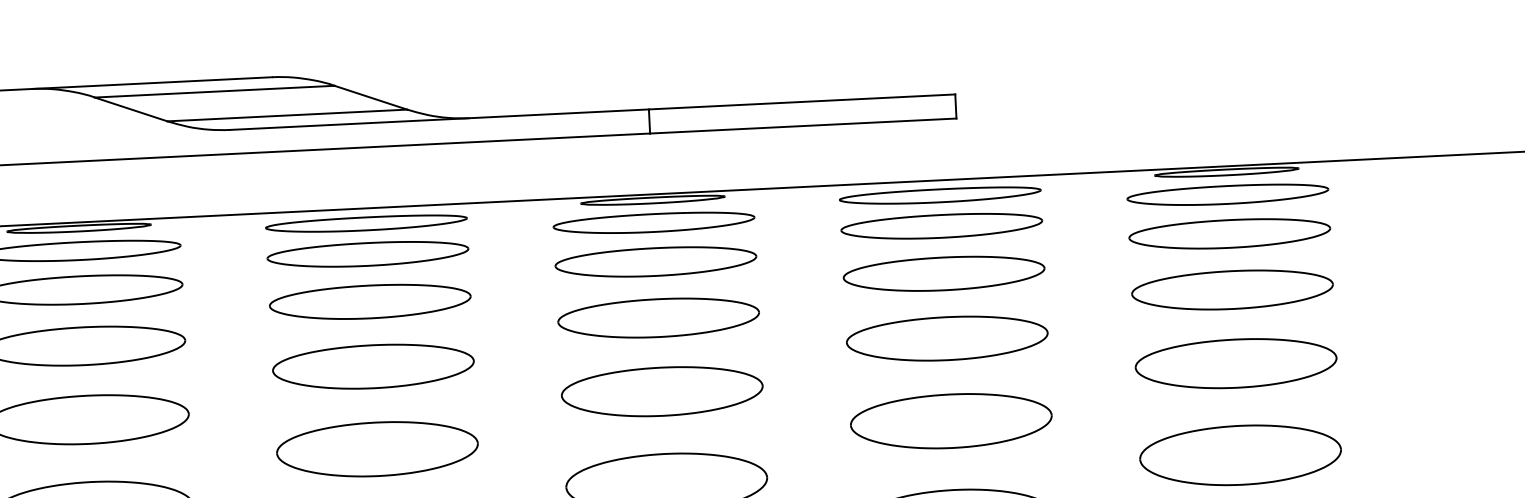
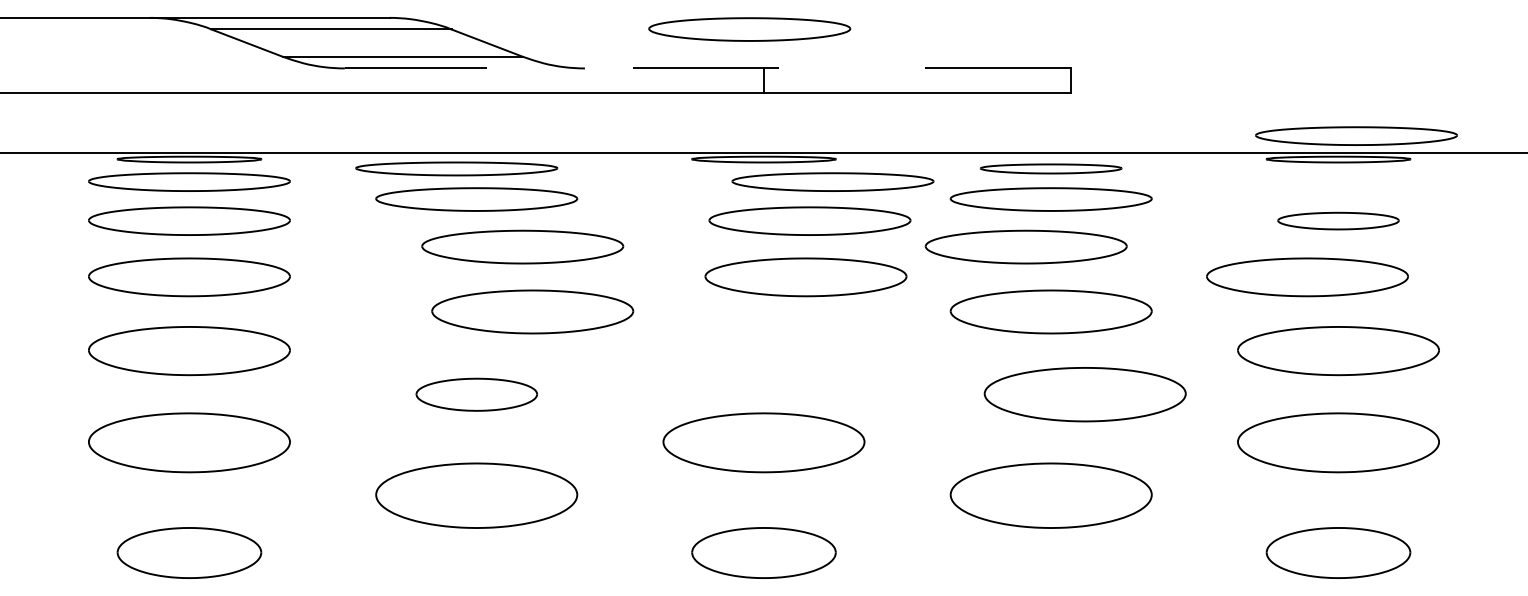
part: (632, 71) -> (749, 29), added
line: (592, 112) -> (707, 68), solid -> dashed
part: (1227, 194) -> (1356, 135), moved
part: (939, 195) -> (1050, 168), size x0.7
part: (653, 222) -> (832, 181), moved
part: (366, 223) -> (456, 168), moved
part: (1229, 233) -> (1338, 220), size x0.6
part: (655, 261) -> (809, 220), moved
part: (943, 273) -> (1025, 246), moved
part: (1232, 290) -> (1307, 277), moved
part: (370, 301) -> (522, 246), moved
part: (658, 318) -> (805, 277), moved
part: (373, 366) -> (532, 311), moved
part: (661, 392) -> (763, 351), removed
part: (950, 421) -> (1084, 394), moved
part: (377, 449) -> (476, 394), size x0.6

